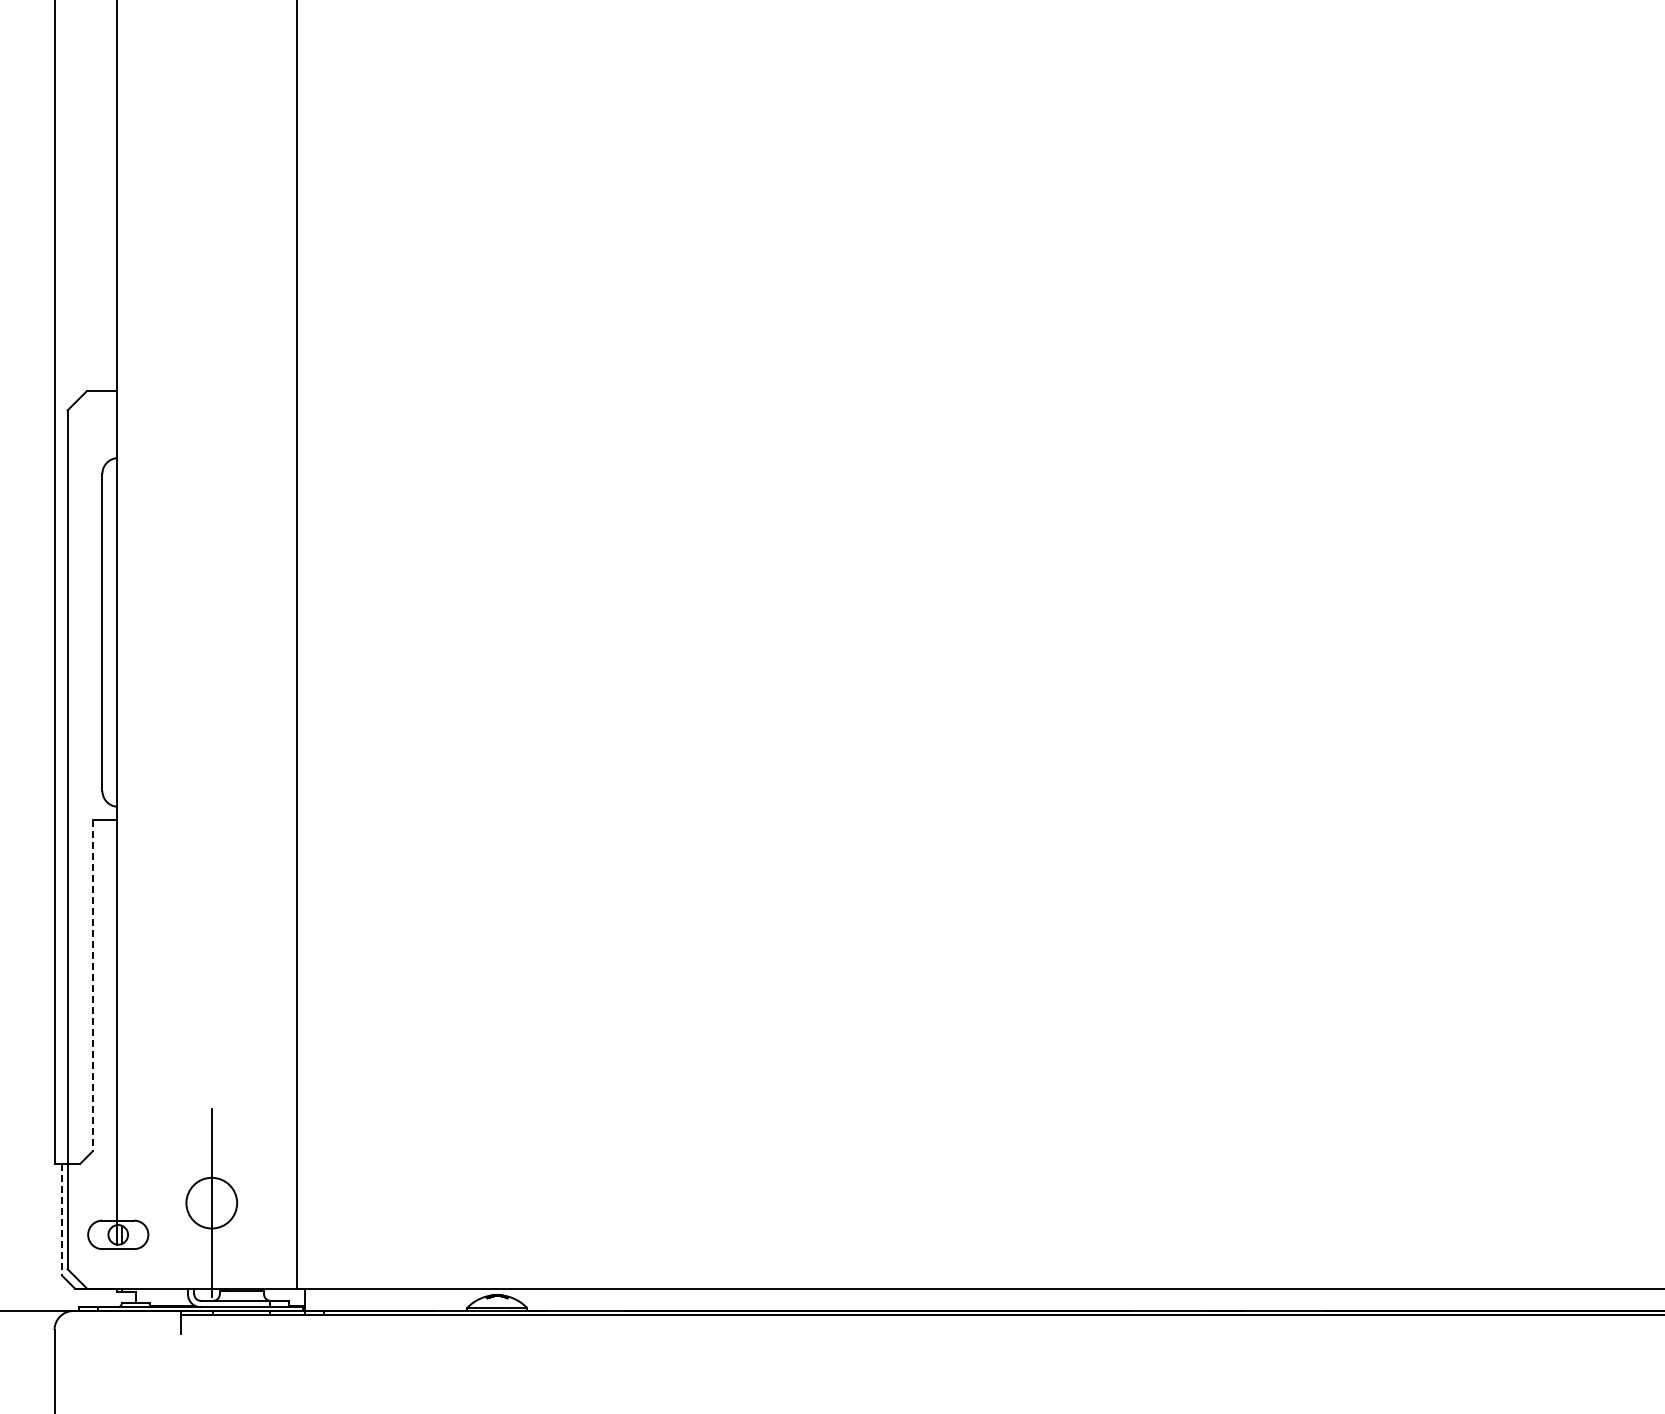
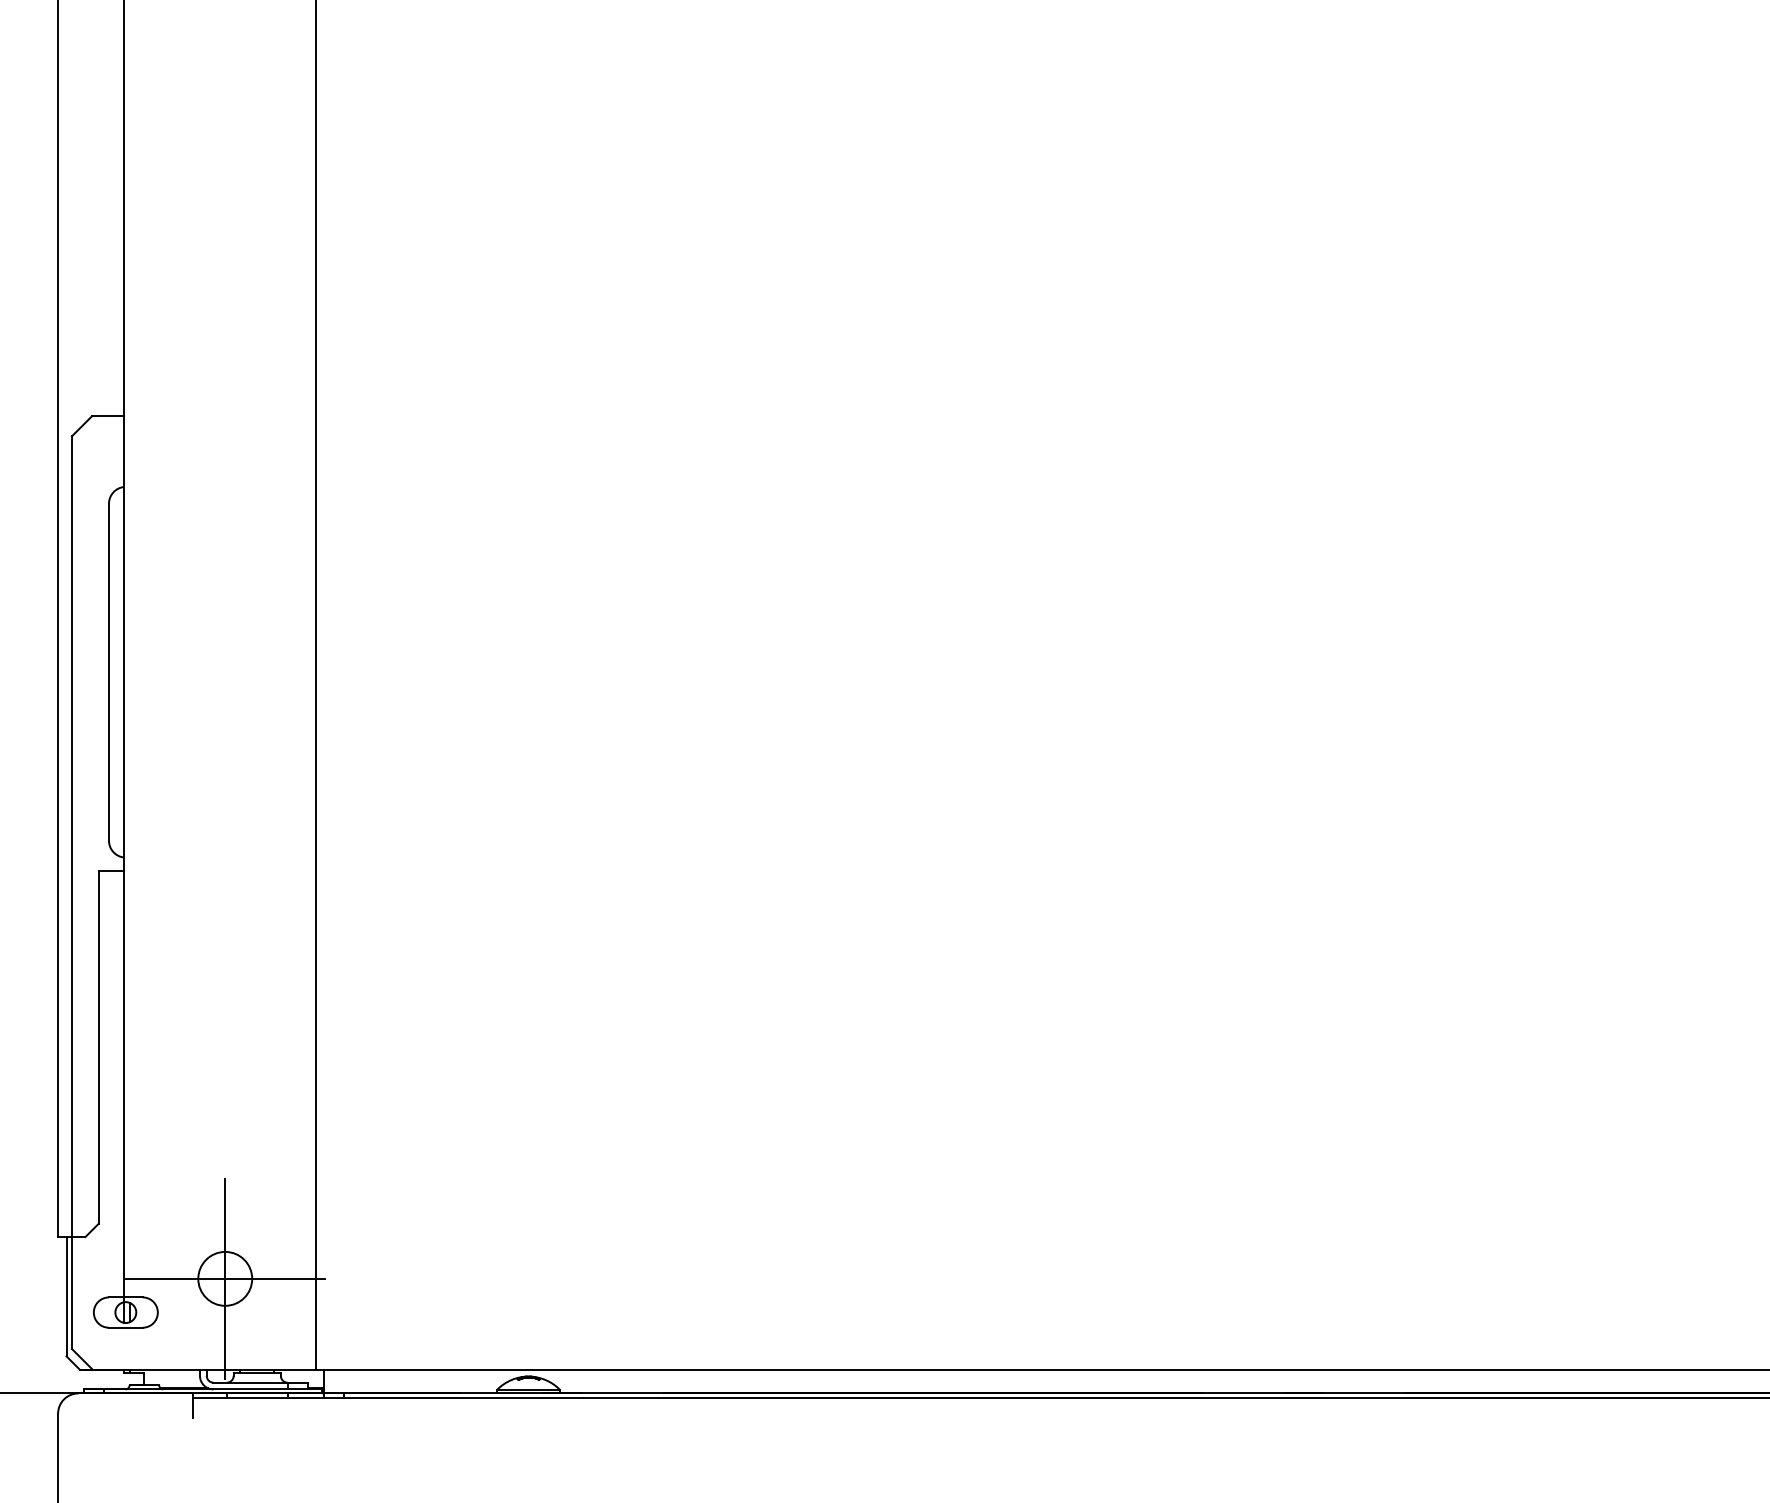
line: (92, 985) -> (98, 1047), dashed -> solid
line: (211, 1203) -> (224, 1279), added
line: (62, 1220) -> (66, 1297), dashed -> solid

